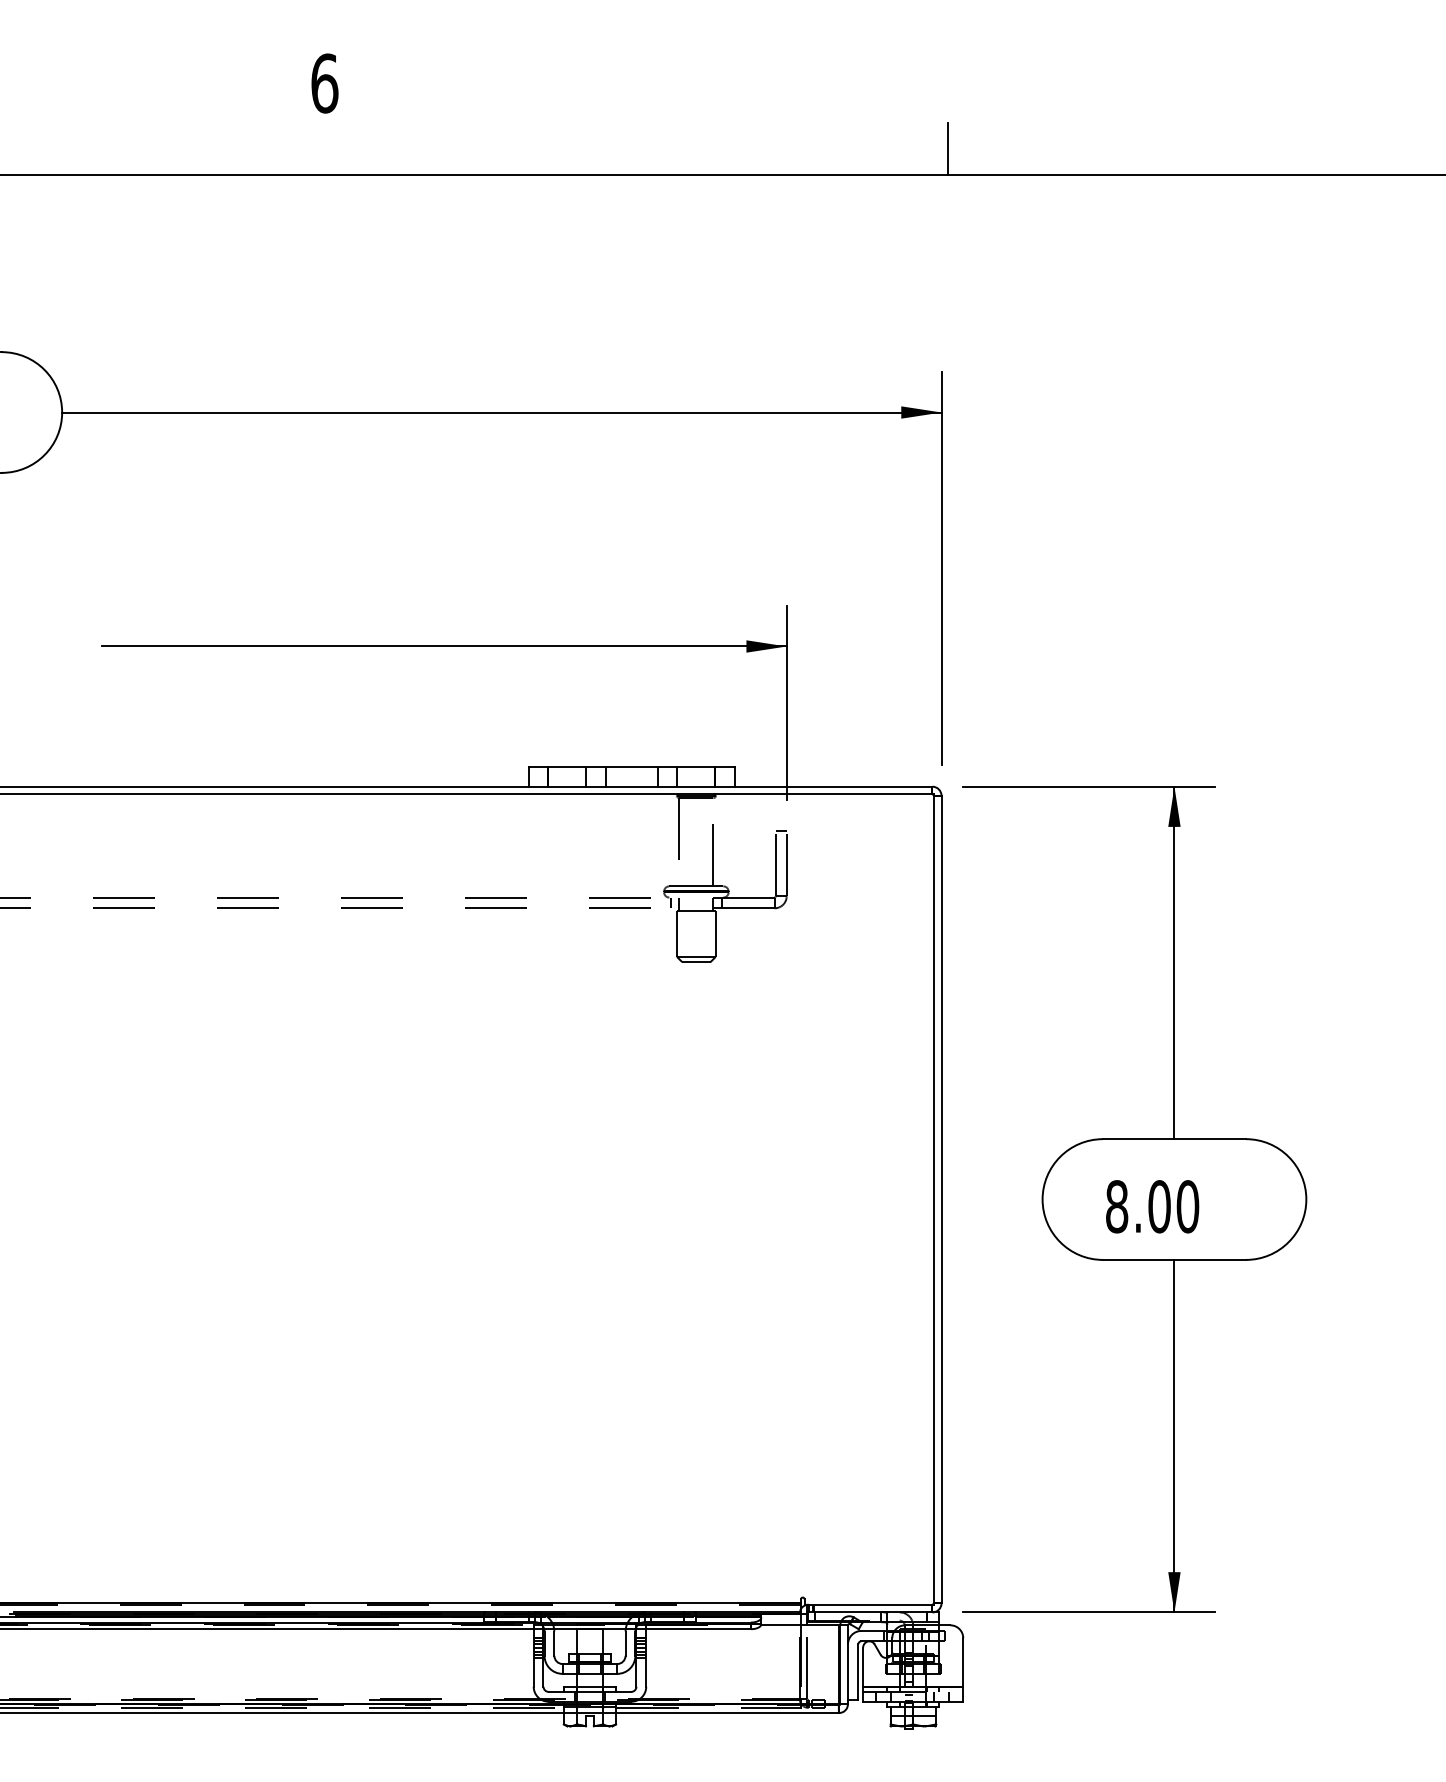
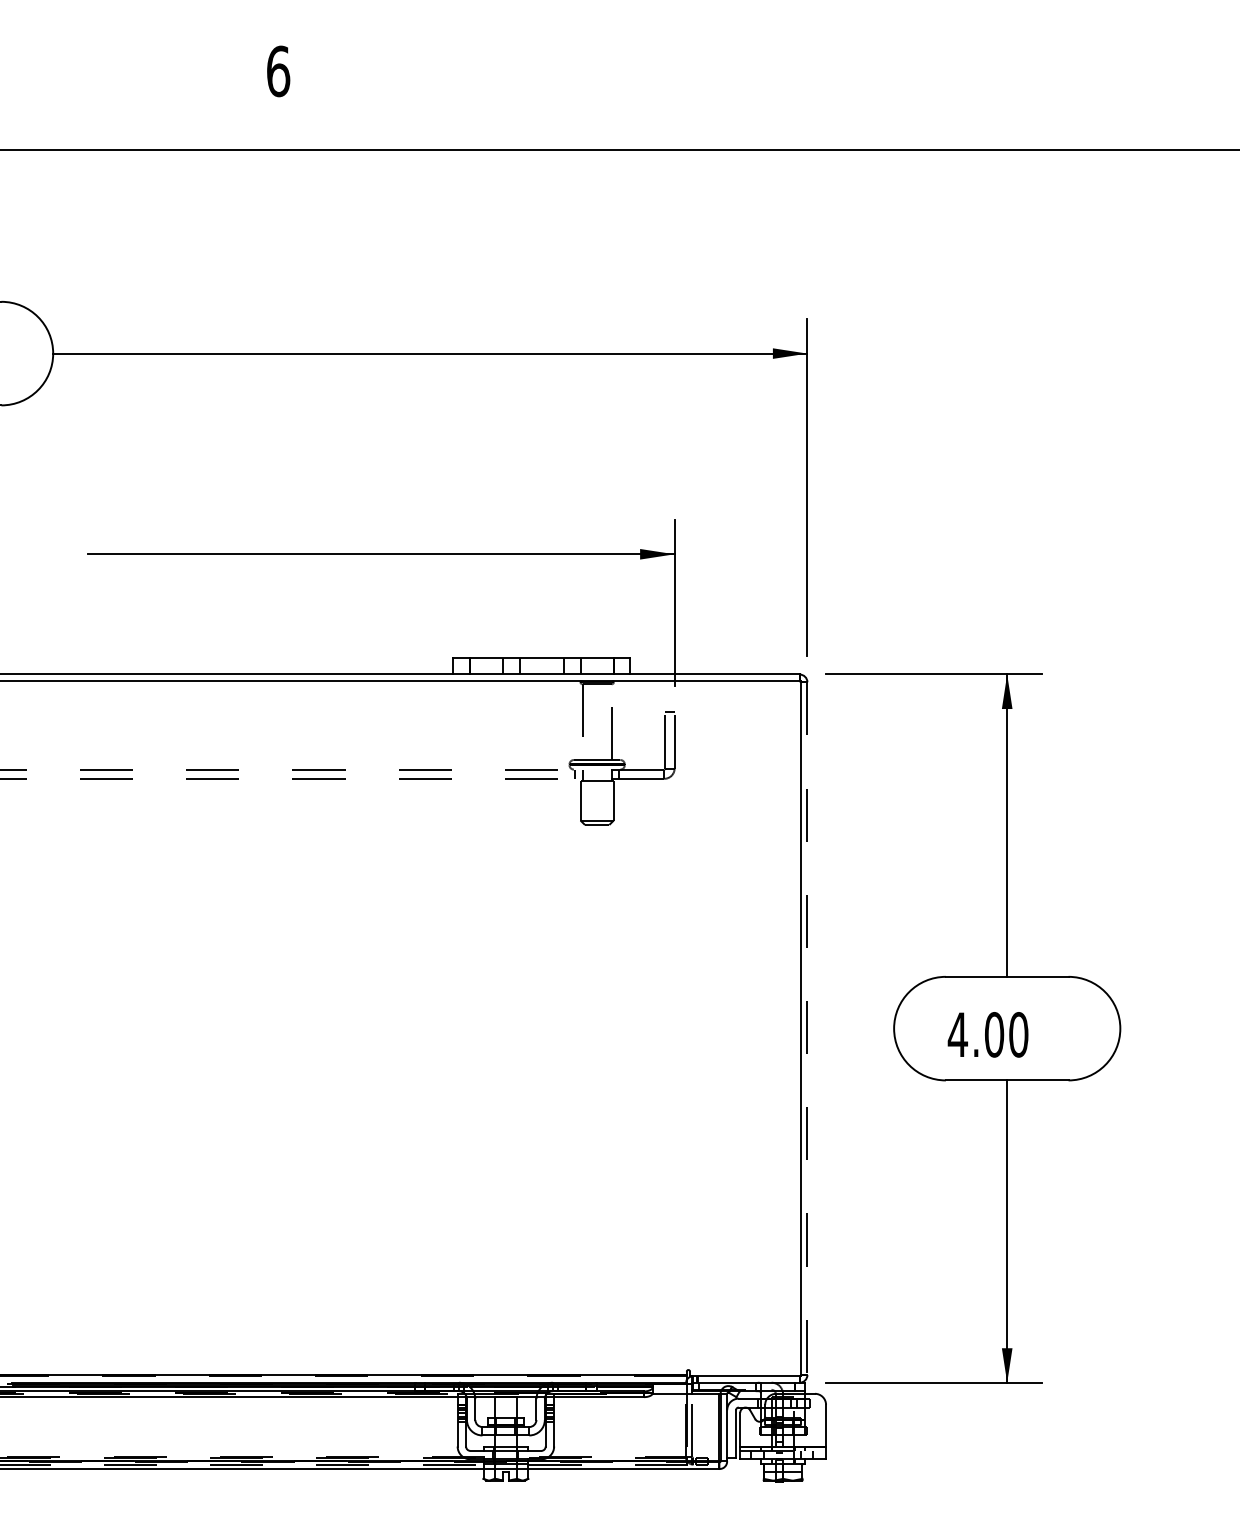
line: (947, 148) -> (812, 127), removed
line: (941, 1199) -> (807, 1028), solid -> dashed
text: (1116, 1206) -> (957, 1034), 8.00 -> 4.00

